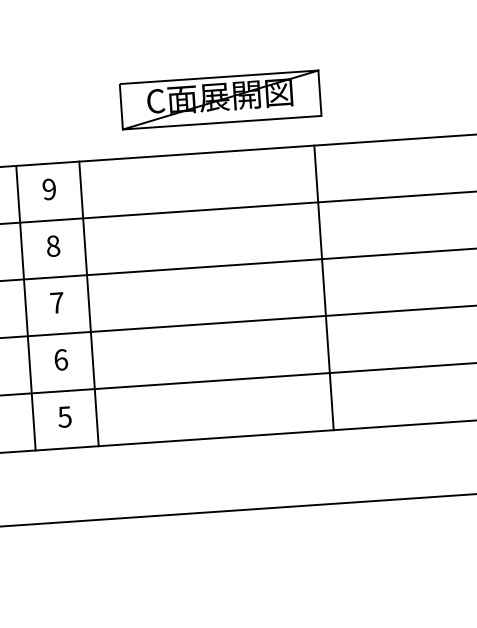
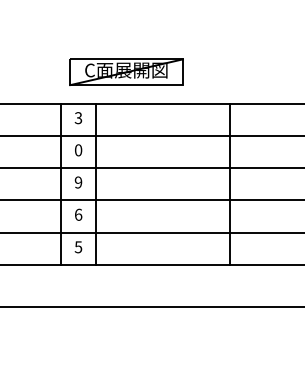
part: (220, 98) -> (126, 71), moved
text: (49, 190) -> (78, 118), 9 -> 3
text: (53, 244) -> (78, 149), 8 -> 0
text: (57, 302) -> (78, 182), 7 -> 9

